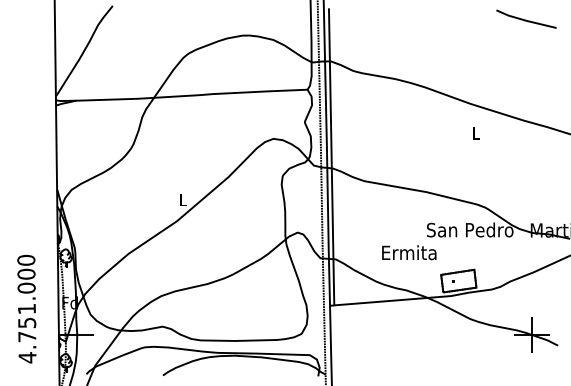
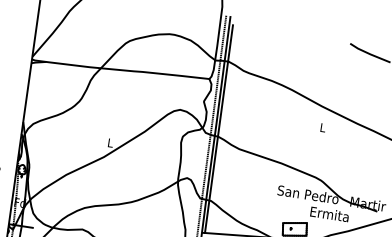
text: (409, 252) -> (329, 214), moved

